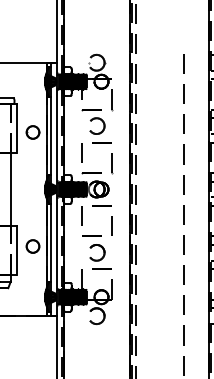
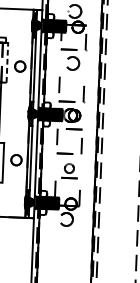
line: (17, 128) -> (7, 62), solid -> dashed
line: (101, 142) -> (76, 77), removed
part: (100, 256) -> (71, 170), size x0.7

